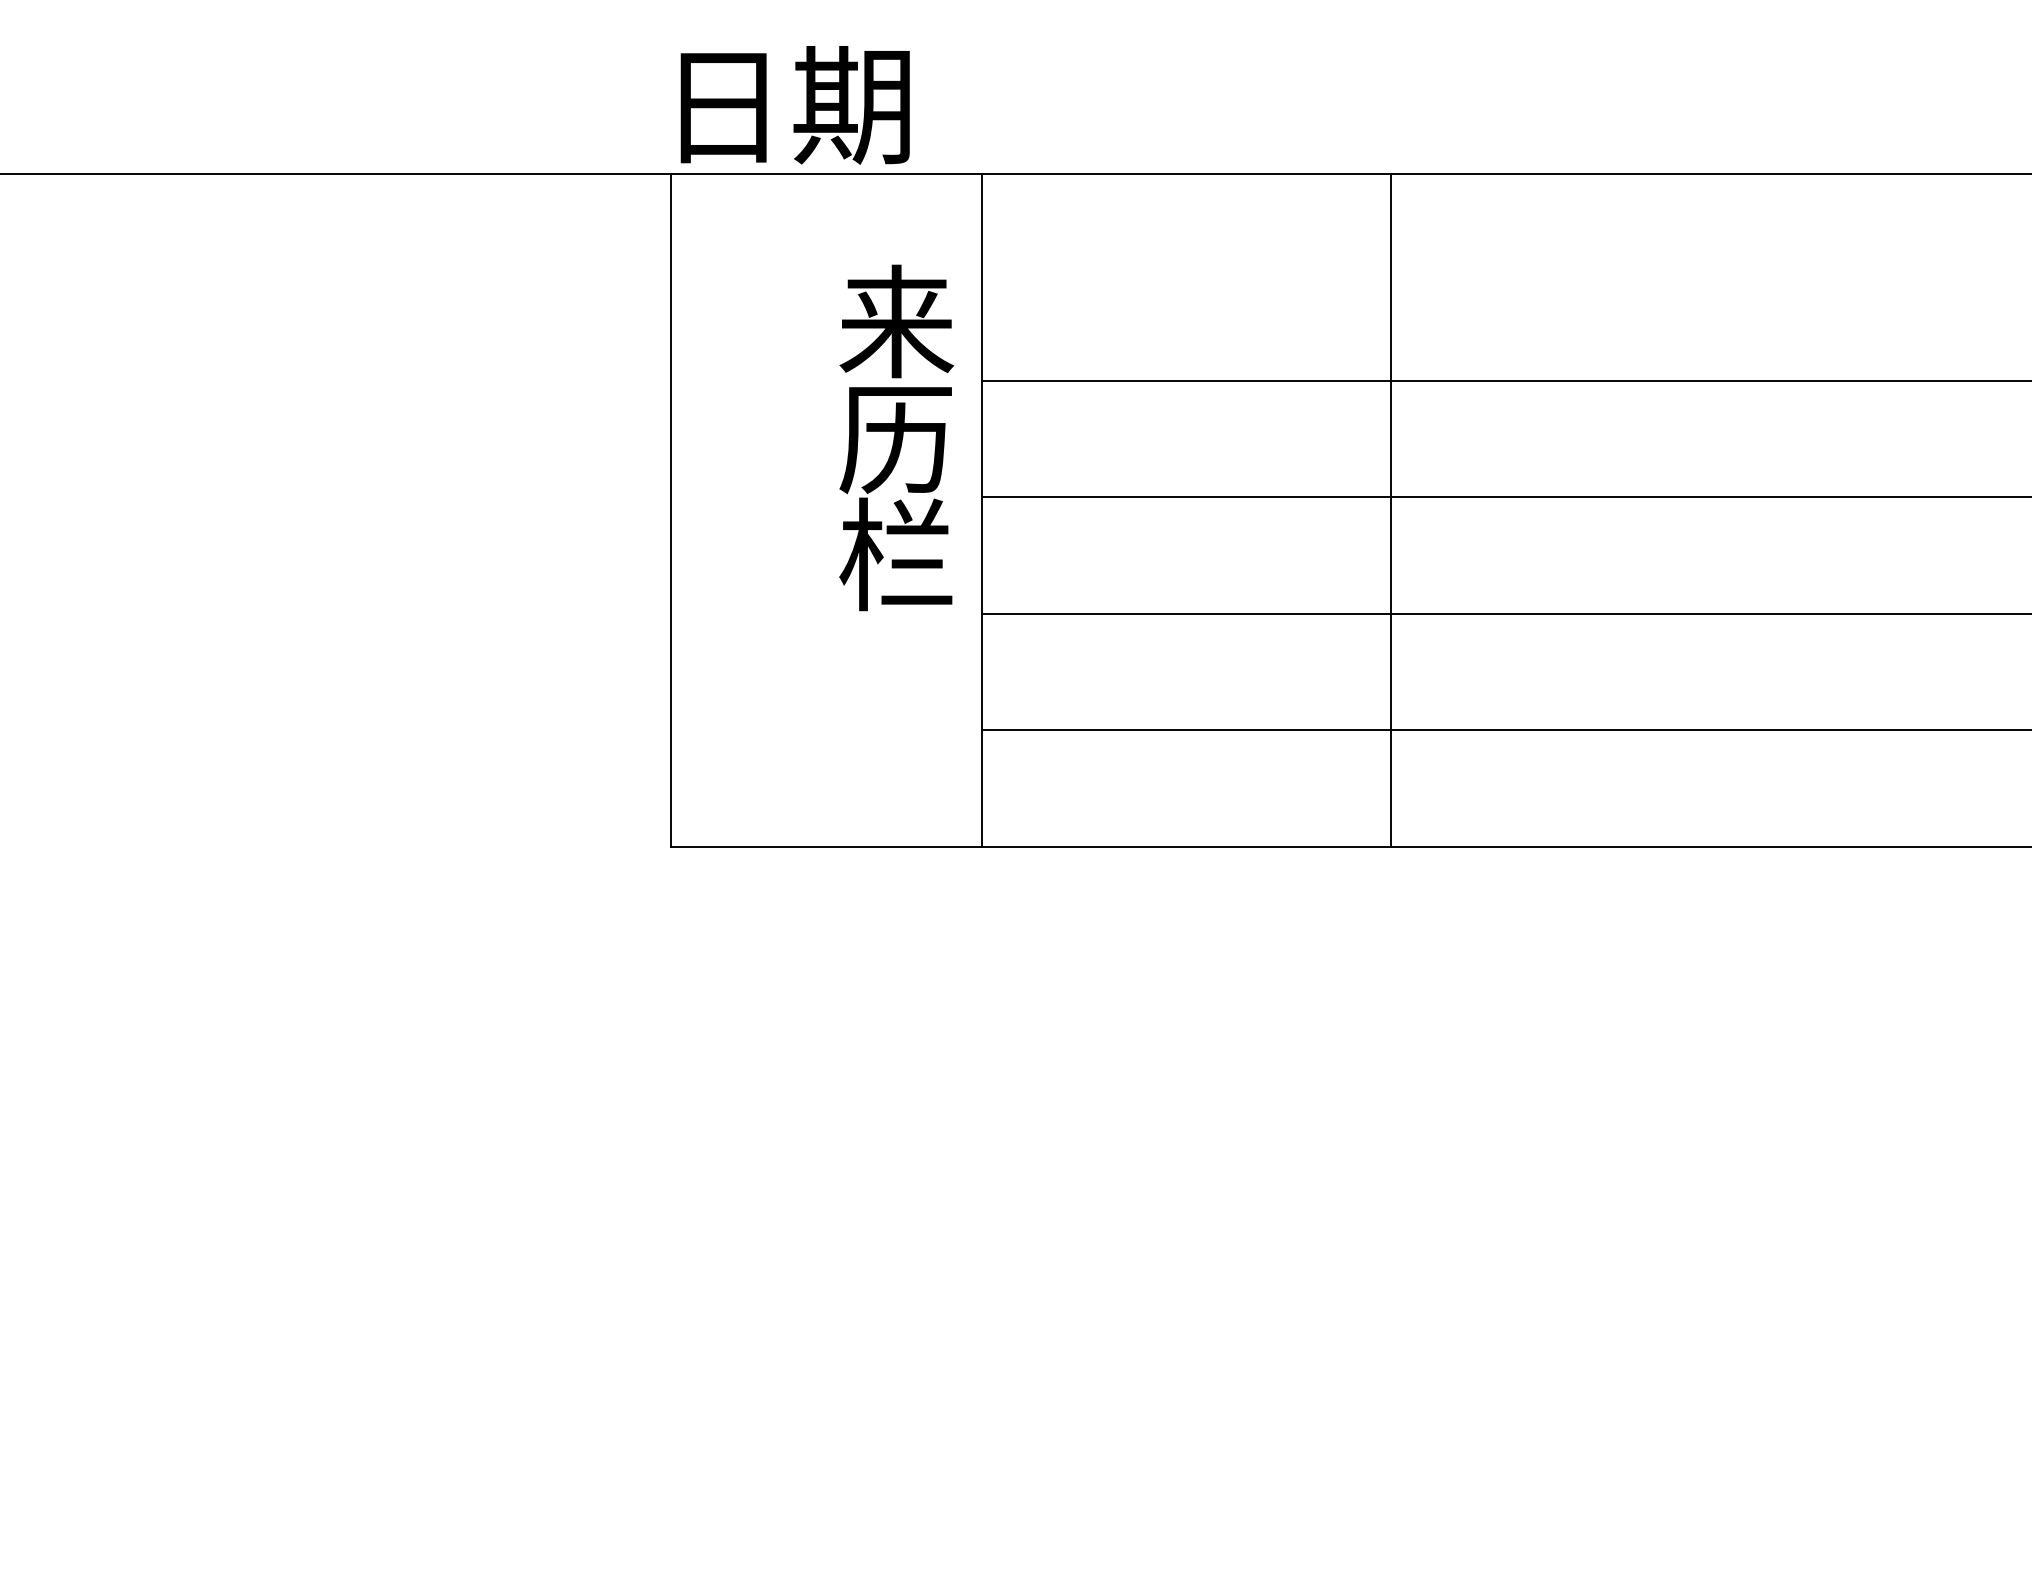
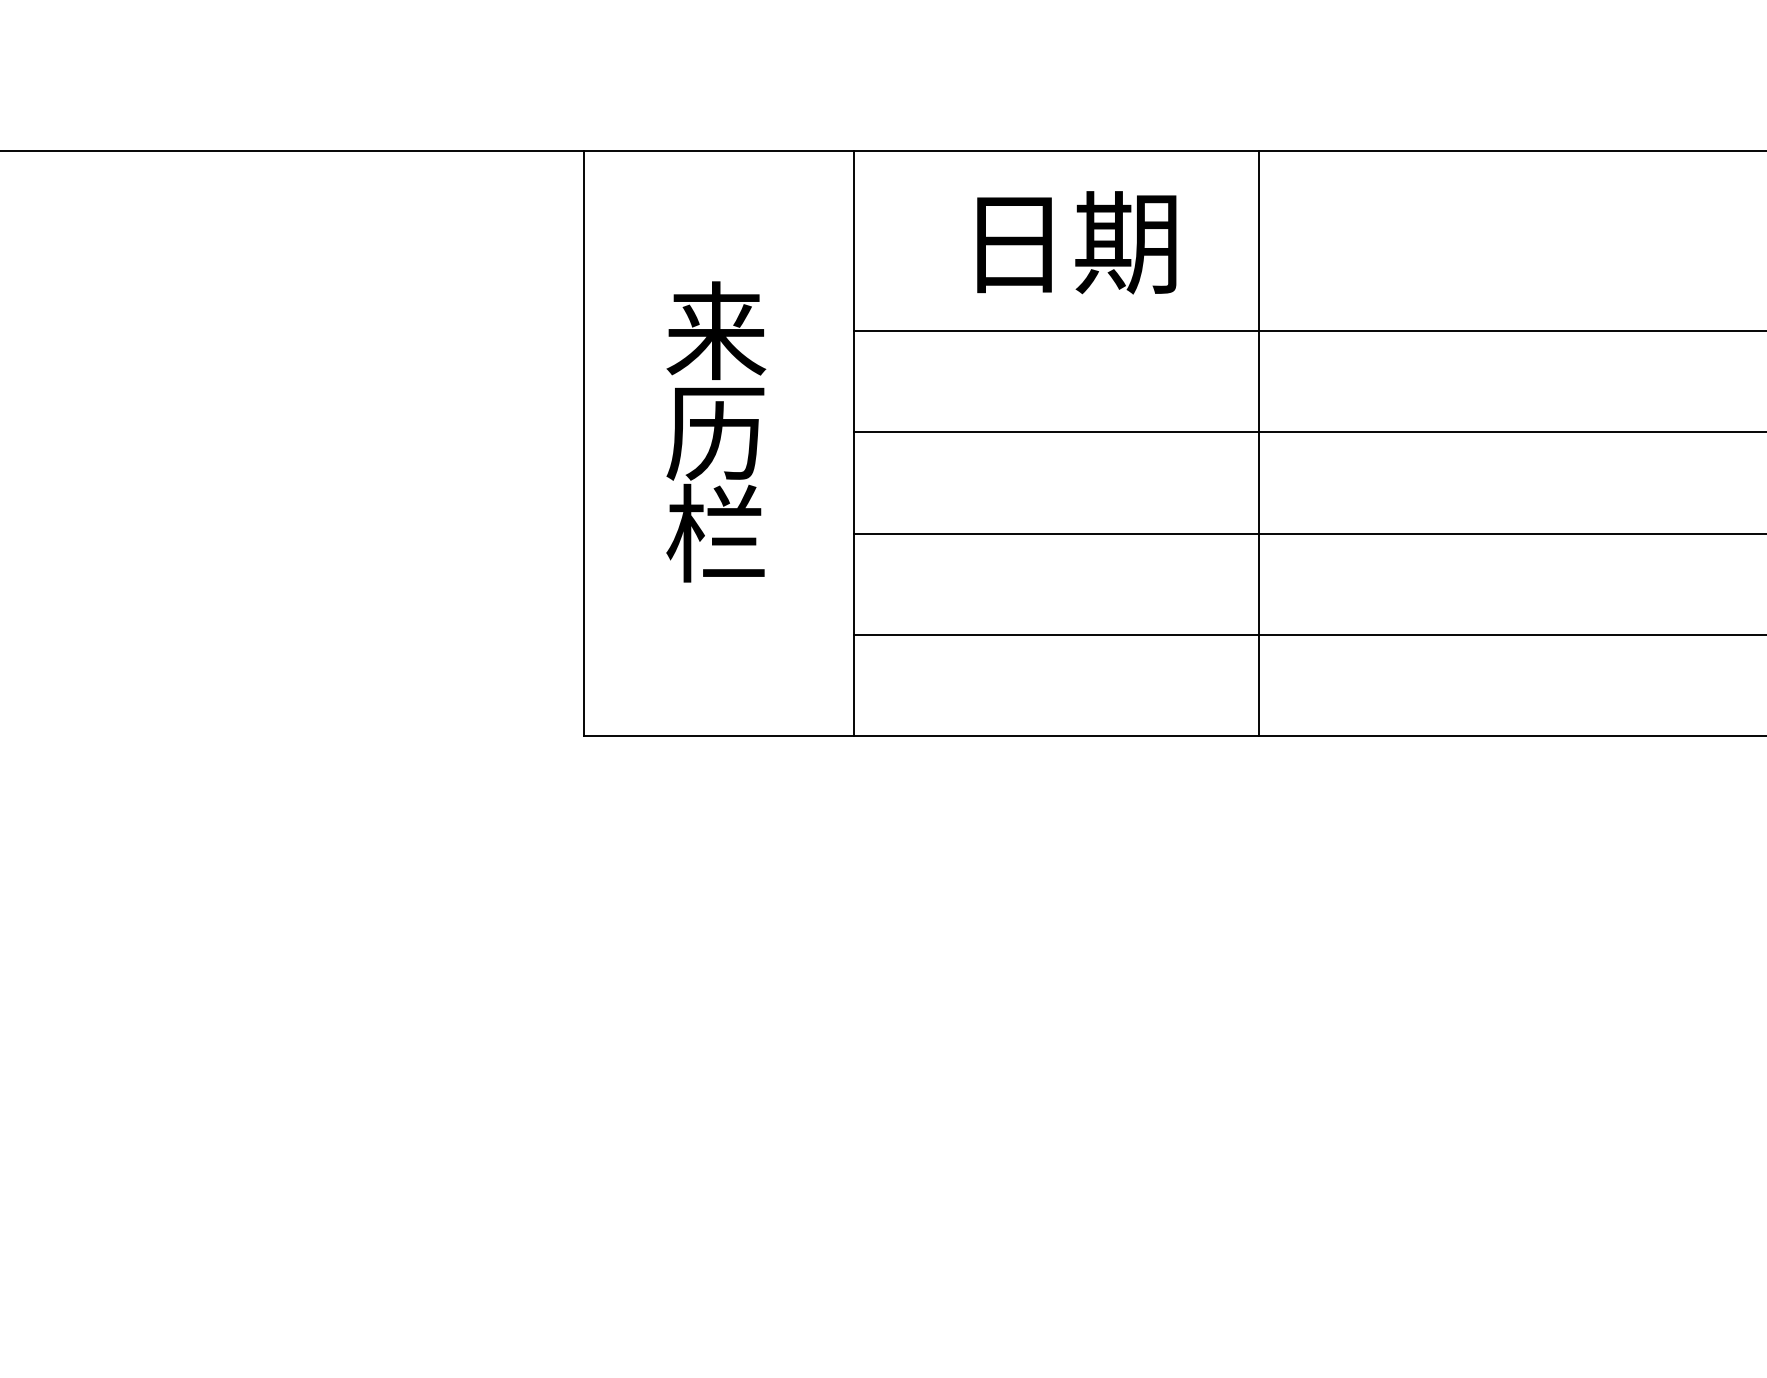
text: (794, 105) -> (1076, 242), moved
text: (896, 437) -> (716, 431), moved
line: (1391, 509) -> (1258, 442), moved

